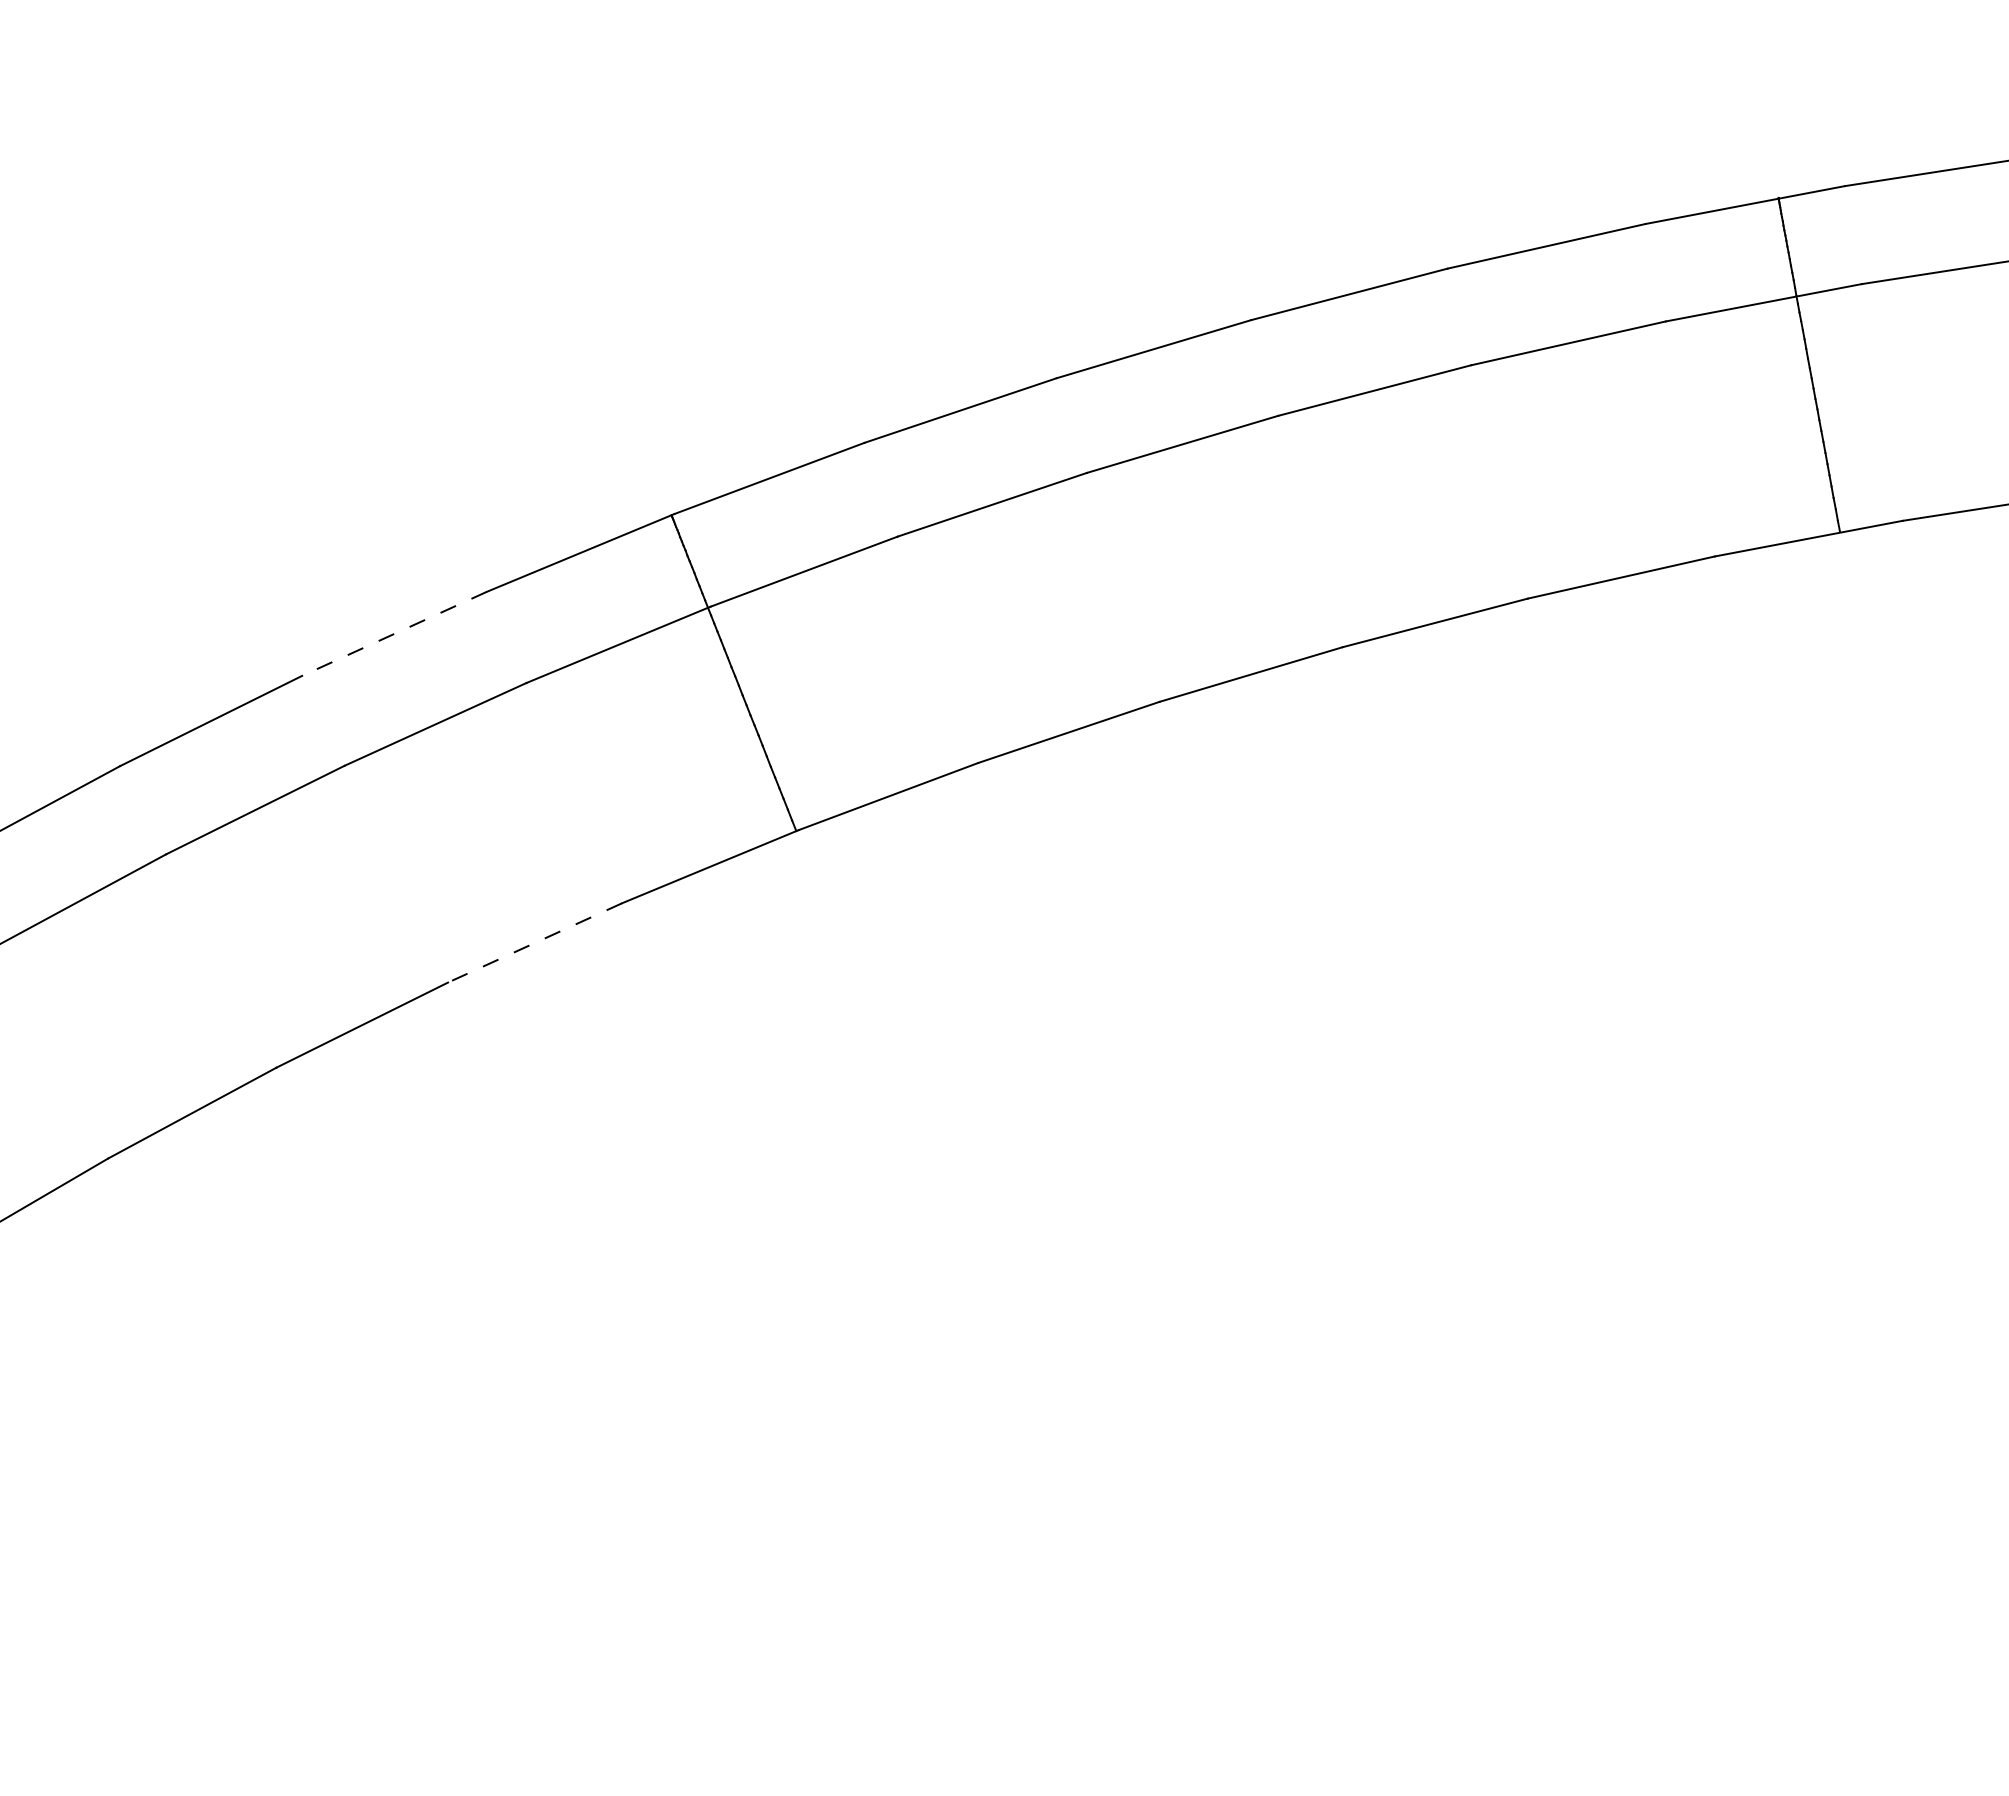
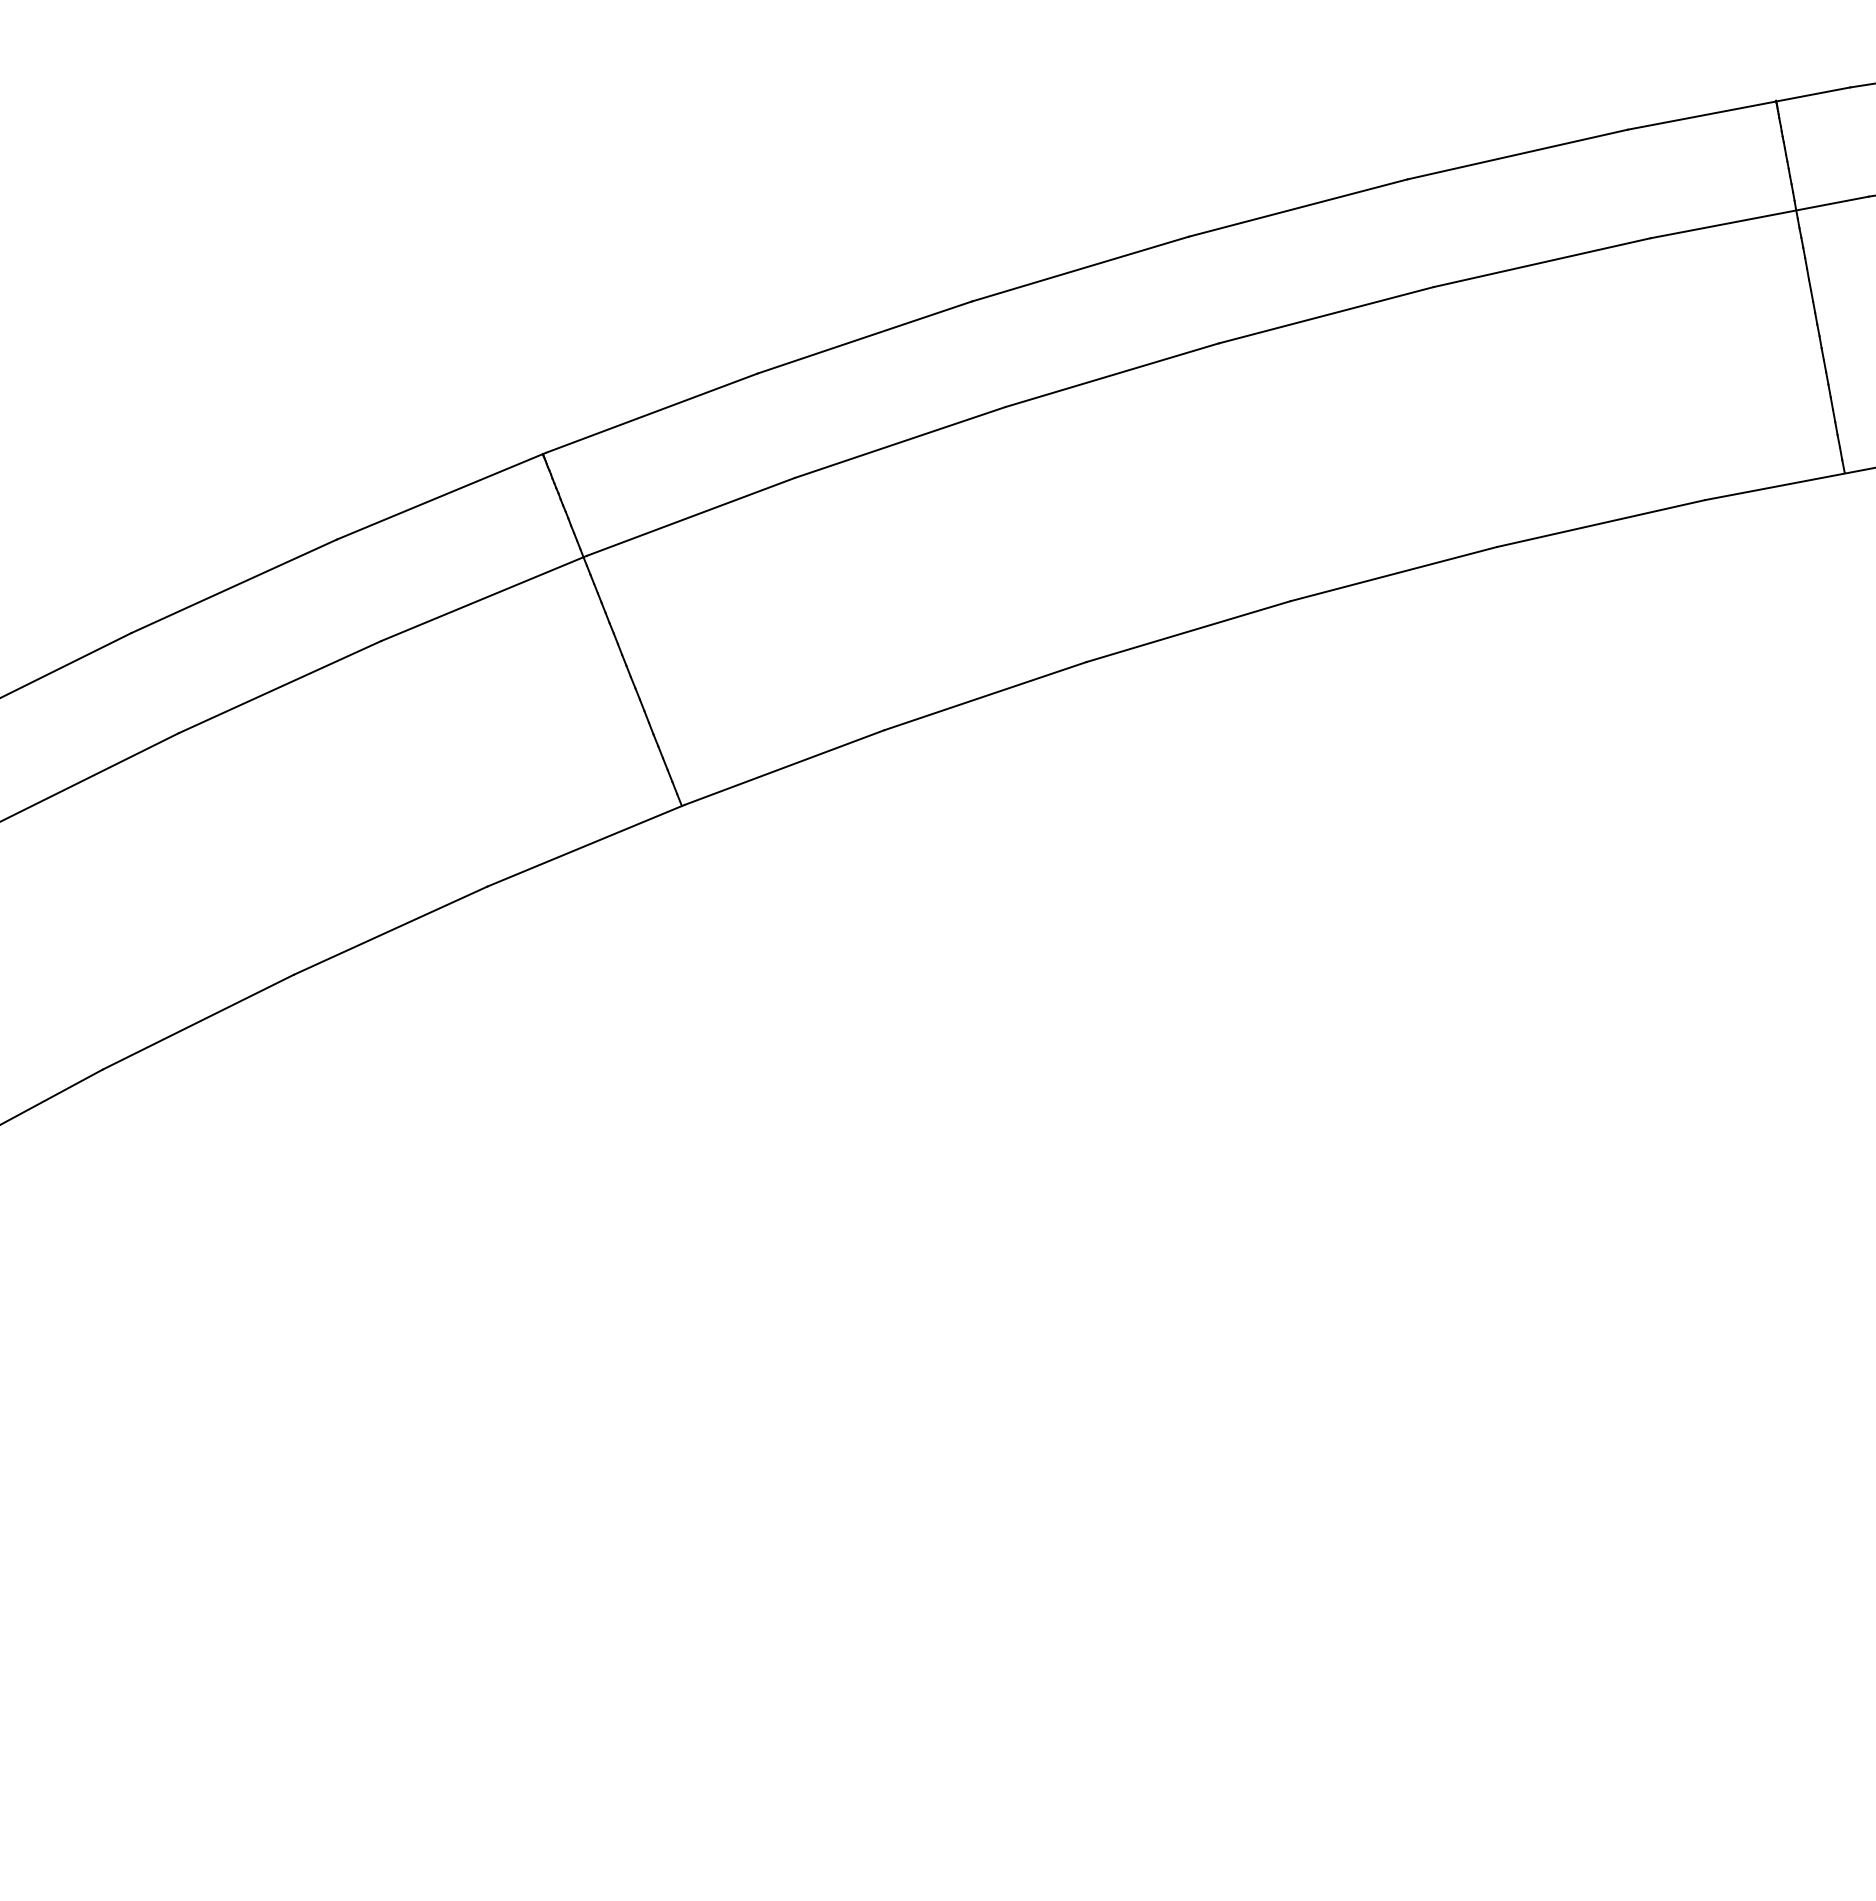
line: (394, 634) -> (234, 587), dashed -> solid
line: (535, 942) -> (391, 930), dashed -> solid

